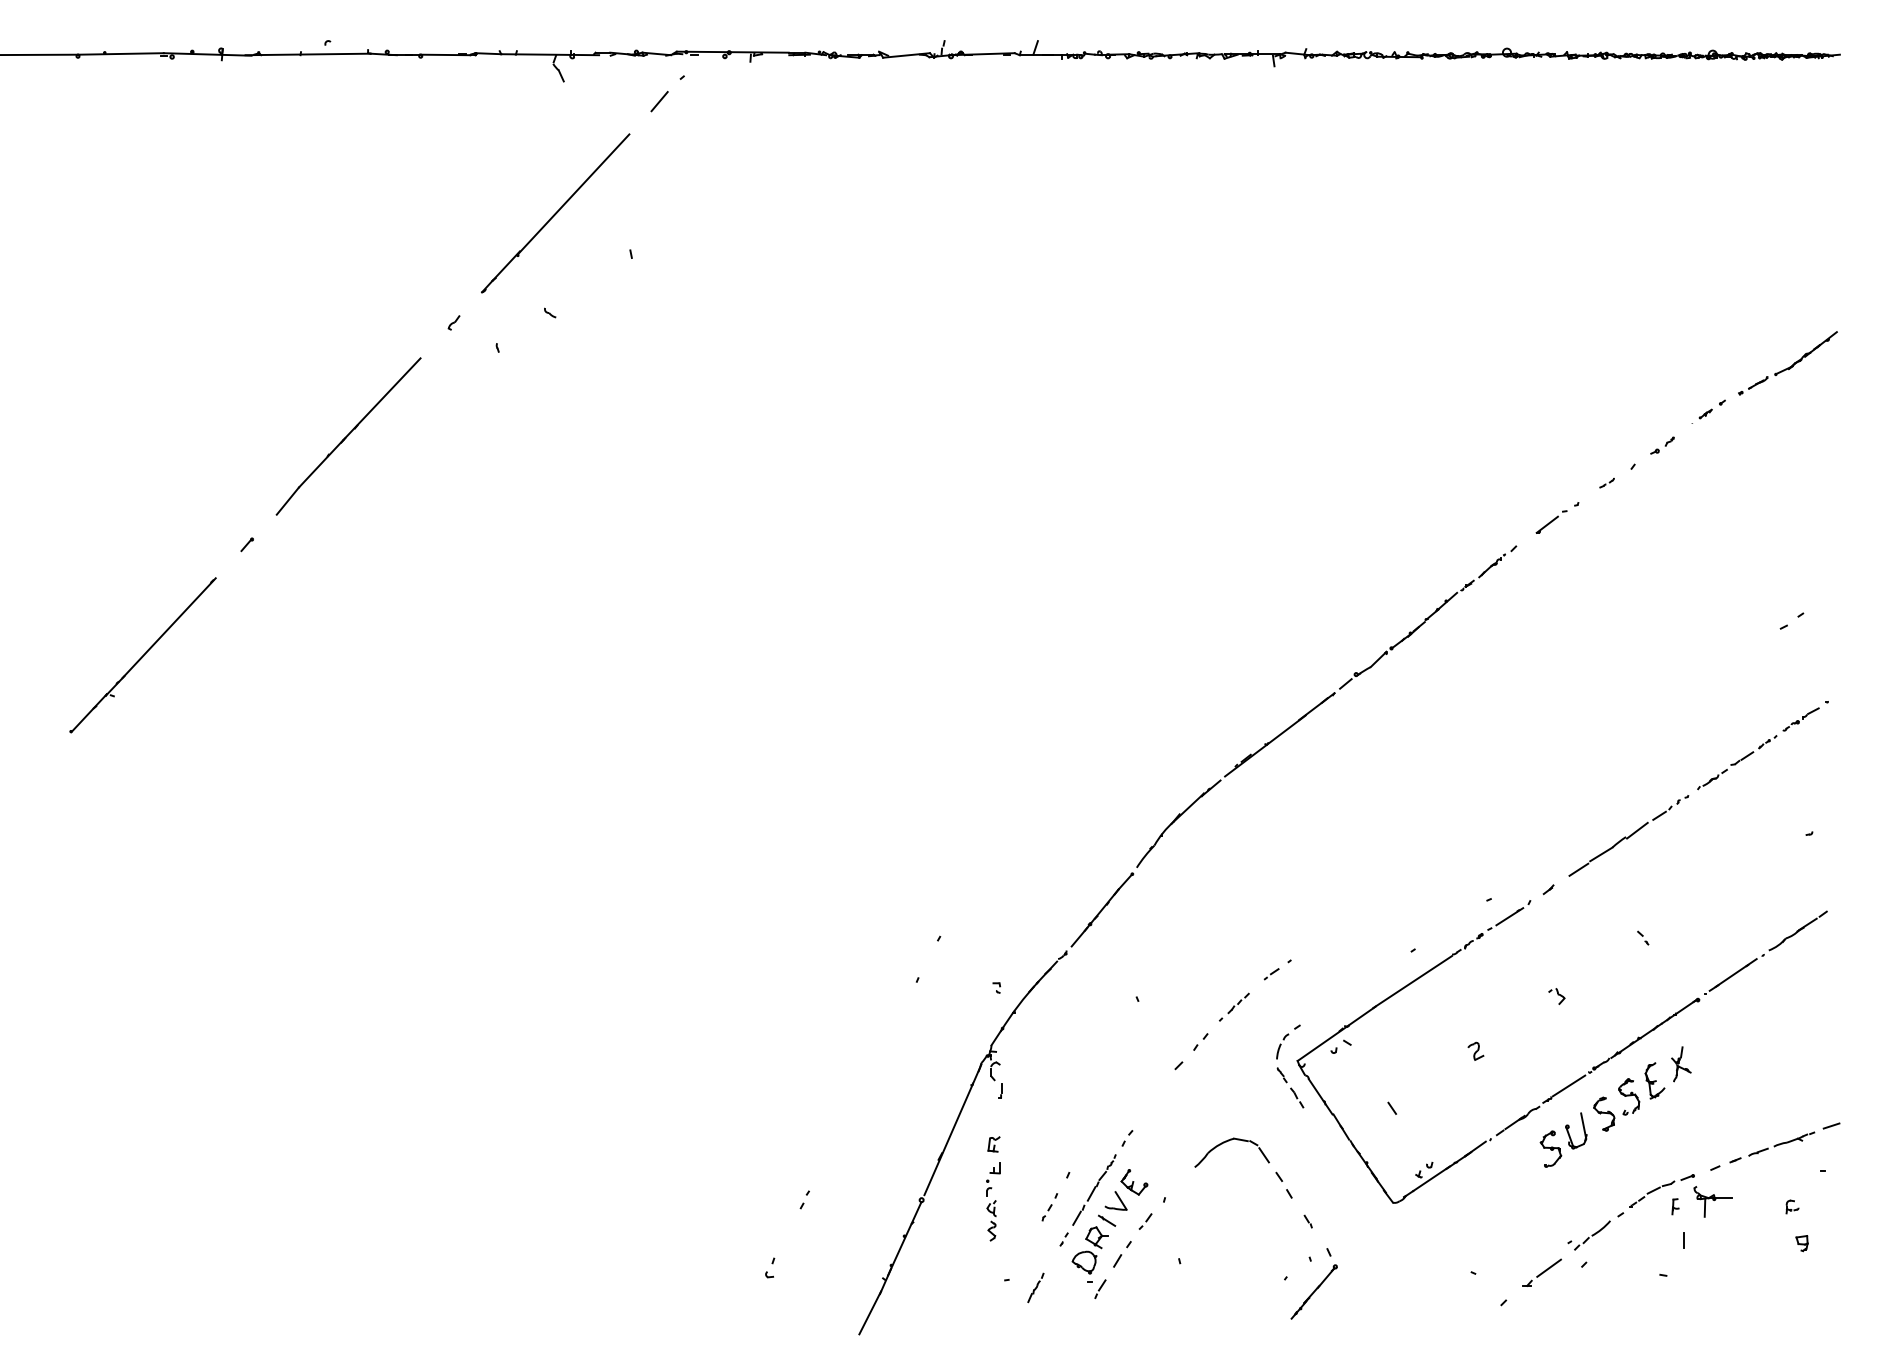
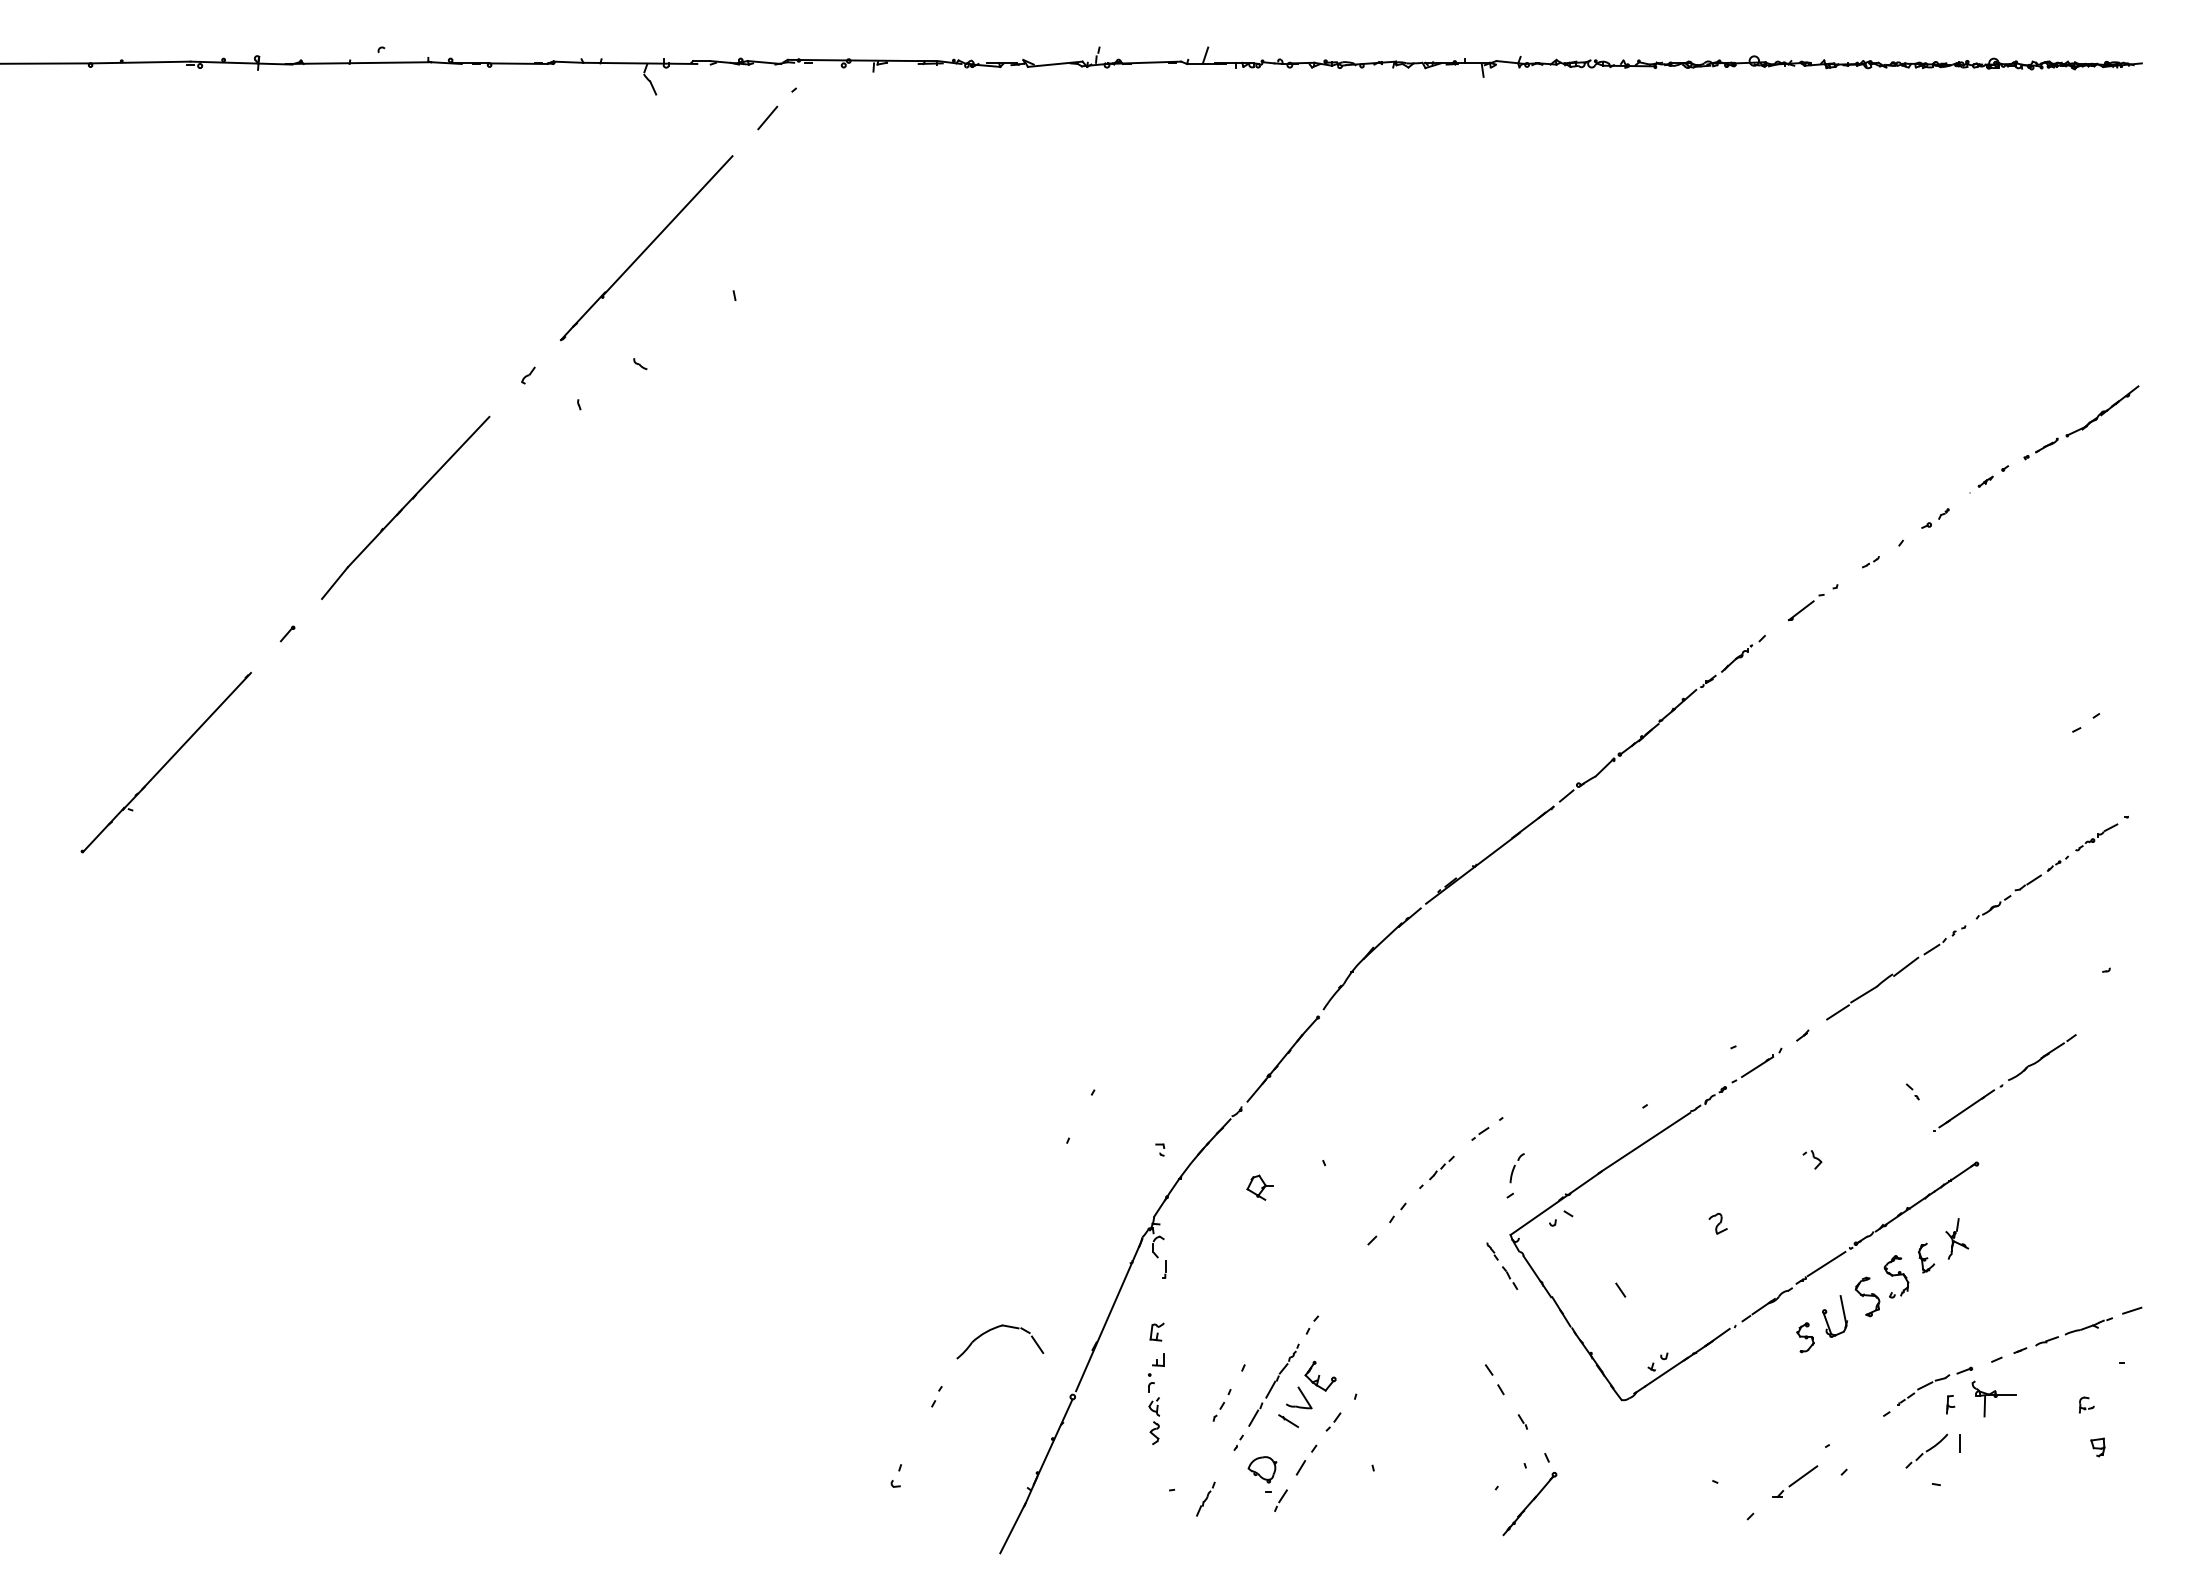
part: (1765, 952) -> (2004, 1082), moved
part: (1282, 1046) -> (1516, 1168), moved
part: (1654, 1080) -> (1926, 1257), size x0.7
part: (1227, 1142) -> (994, 1329), moved
part: (1550, 1149) -> (1805, 1337), size x0.7
part: (1592, 1234) -> (1926, 1450), moved
part: (1096, 1237) -> (1259, 1187), moved

